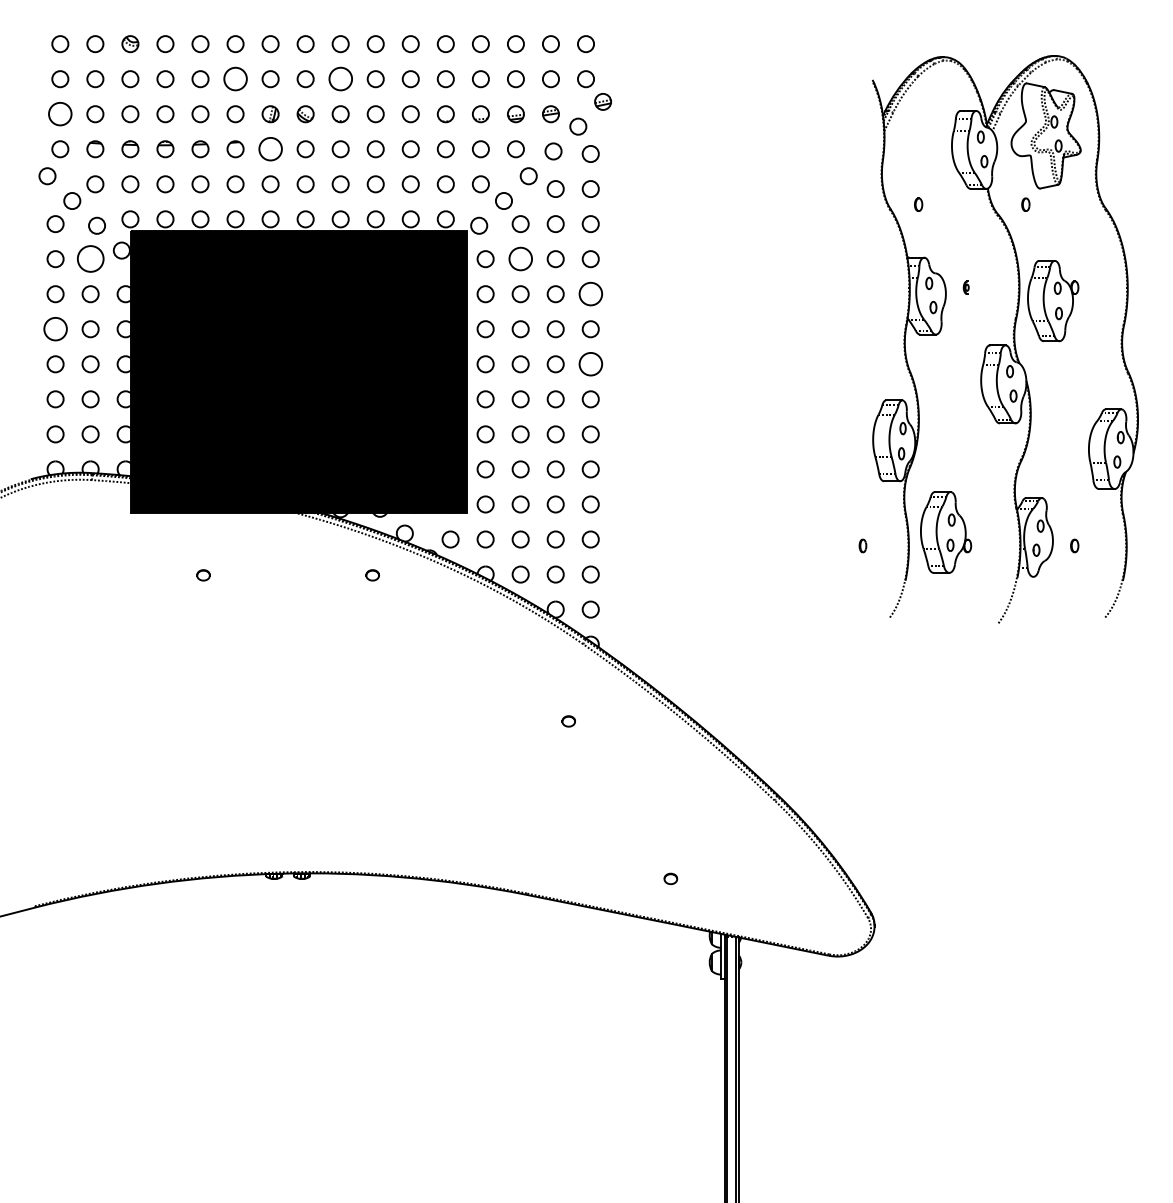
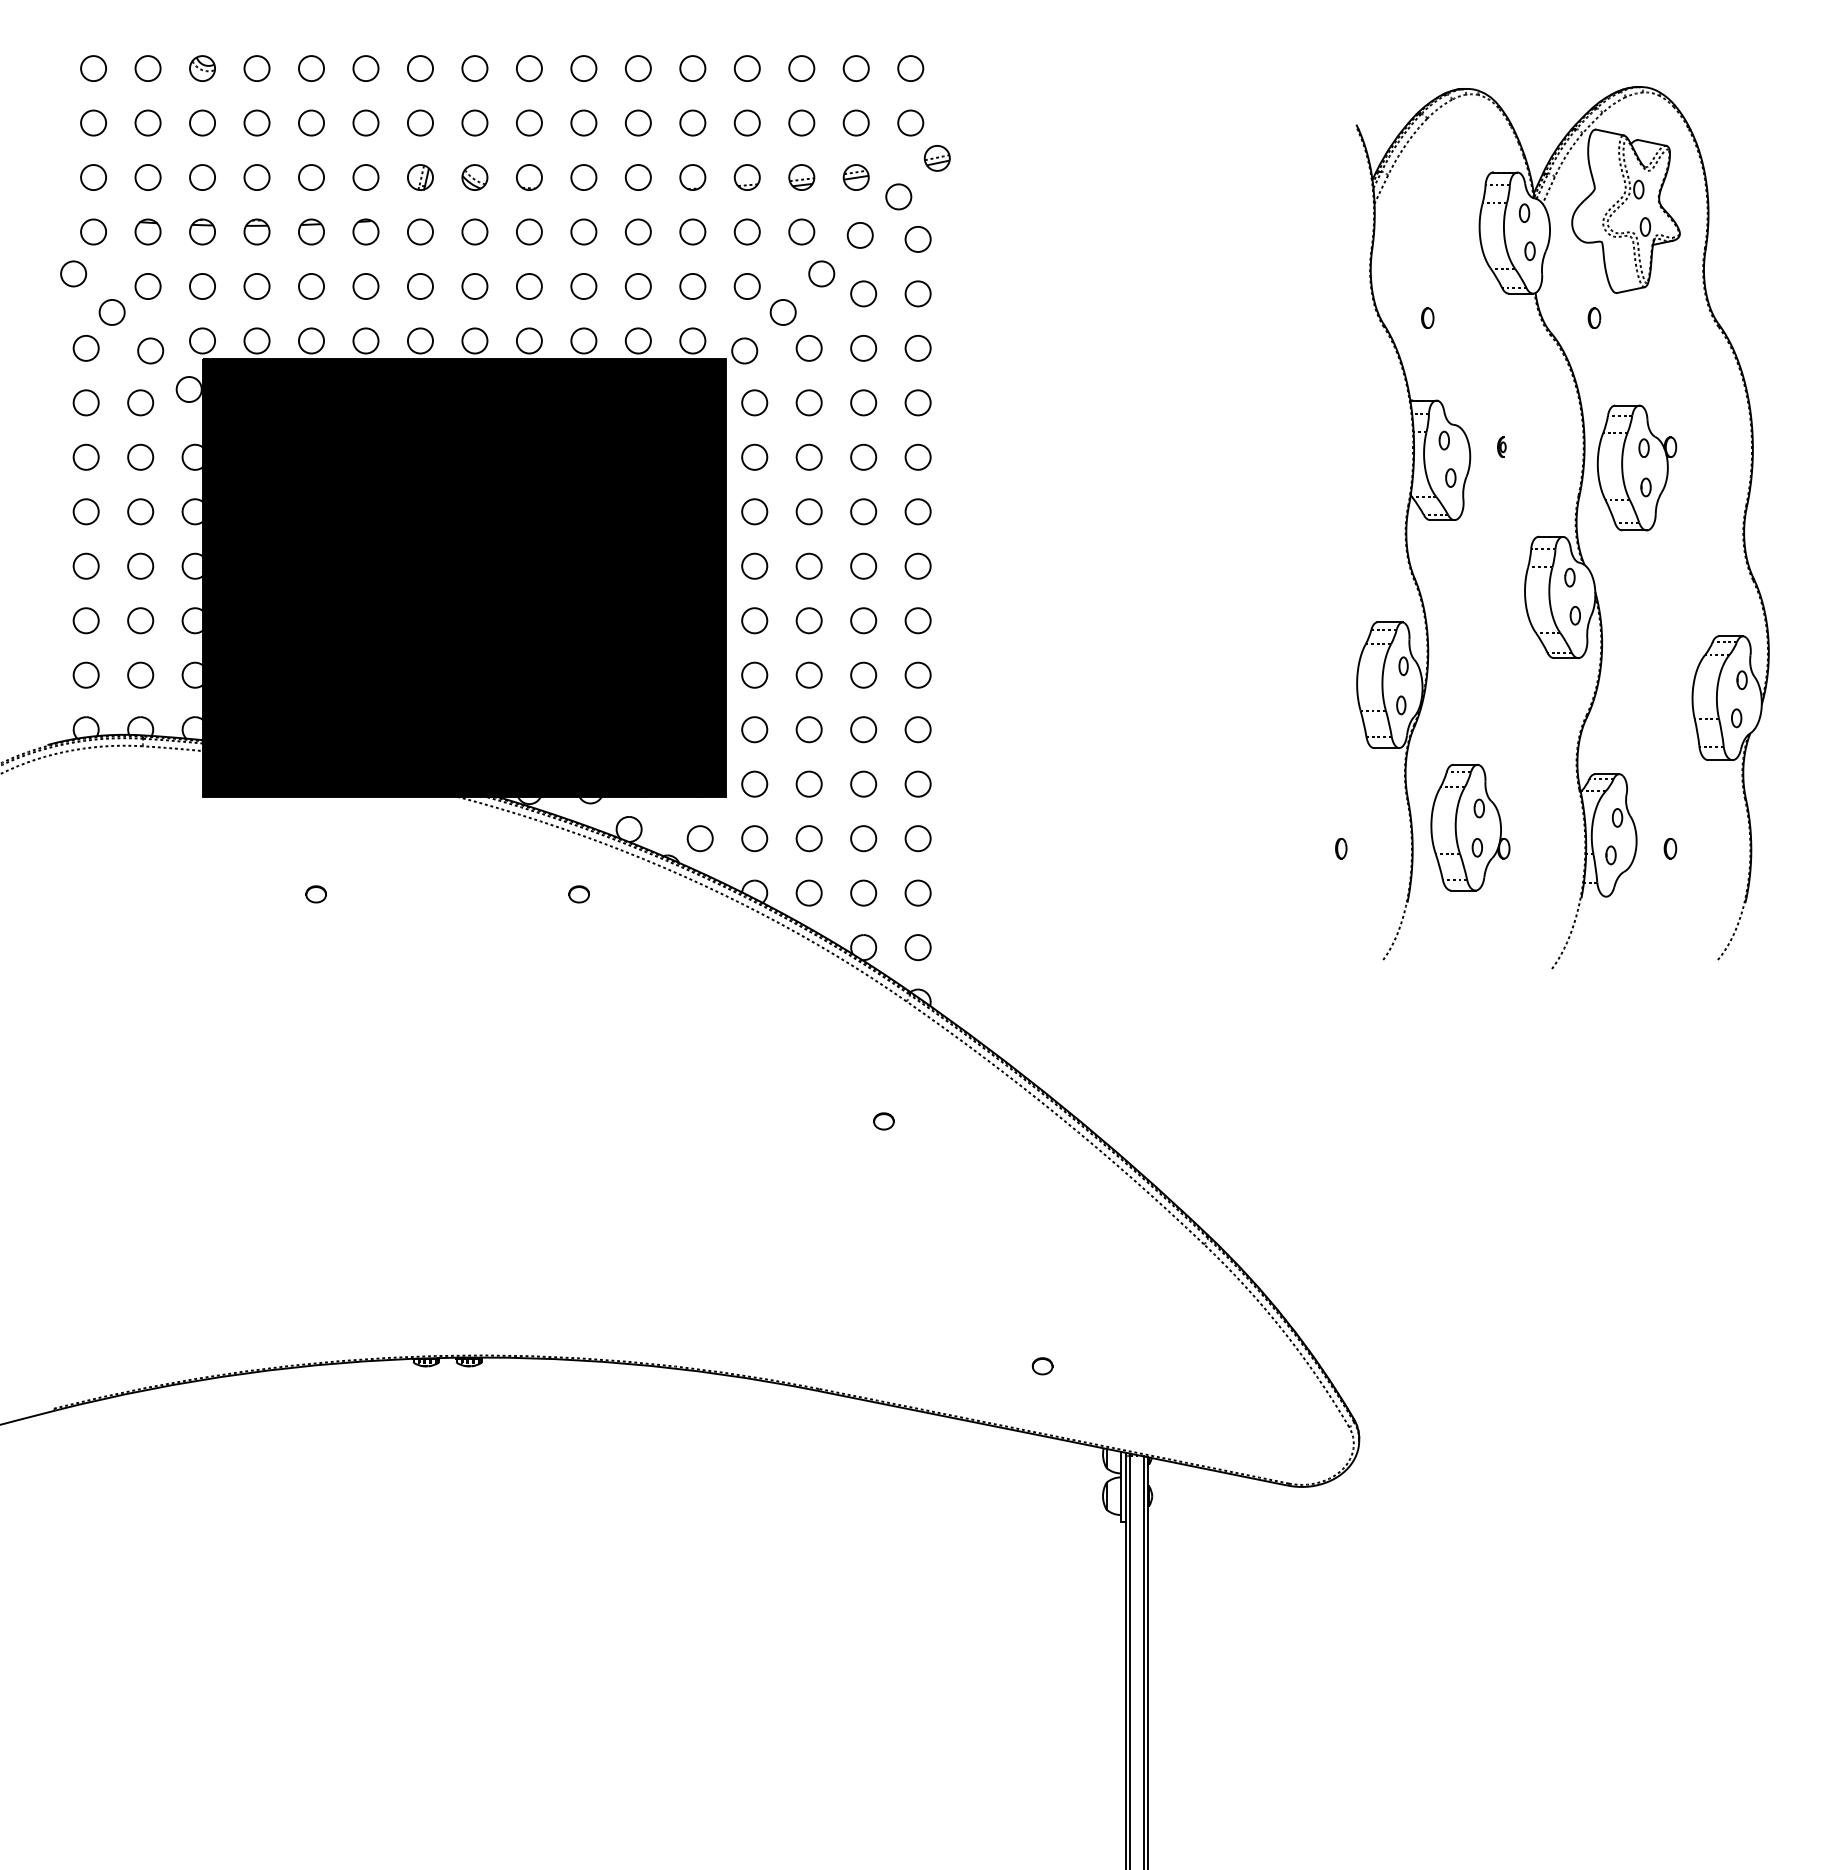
circle: (235, 79) -> (365, 123), size x0.71
circle: (340, 79) -> (529, 123), size x0.71
circle: (60, 114) -> (93, 177), size x0.71
circle: (270, 149) -> (420, 232), size x0.71
circle: (90, 259) -> (140, 403), size x0.62
circle: (520, 259) -> (808, 403), size x0.71
circle: (590, 294) -> (917, 457), size x0.71
circle: (55, 329) -> (86, 512), size x0.71
circle: (590, 364) -> (917, 566), size x0.71

